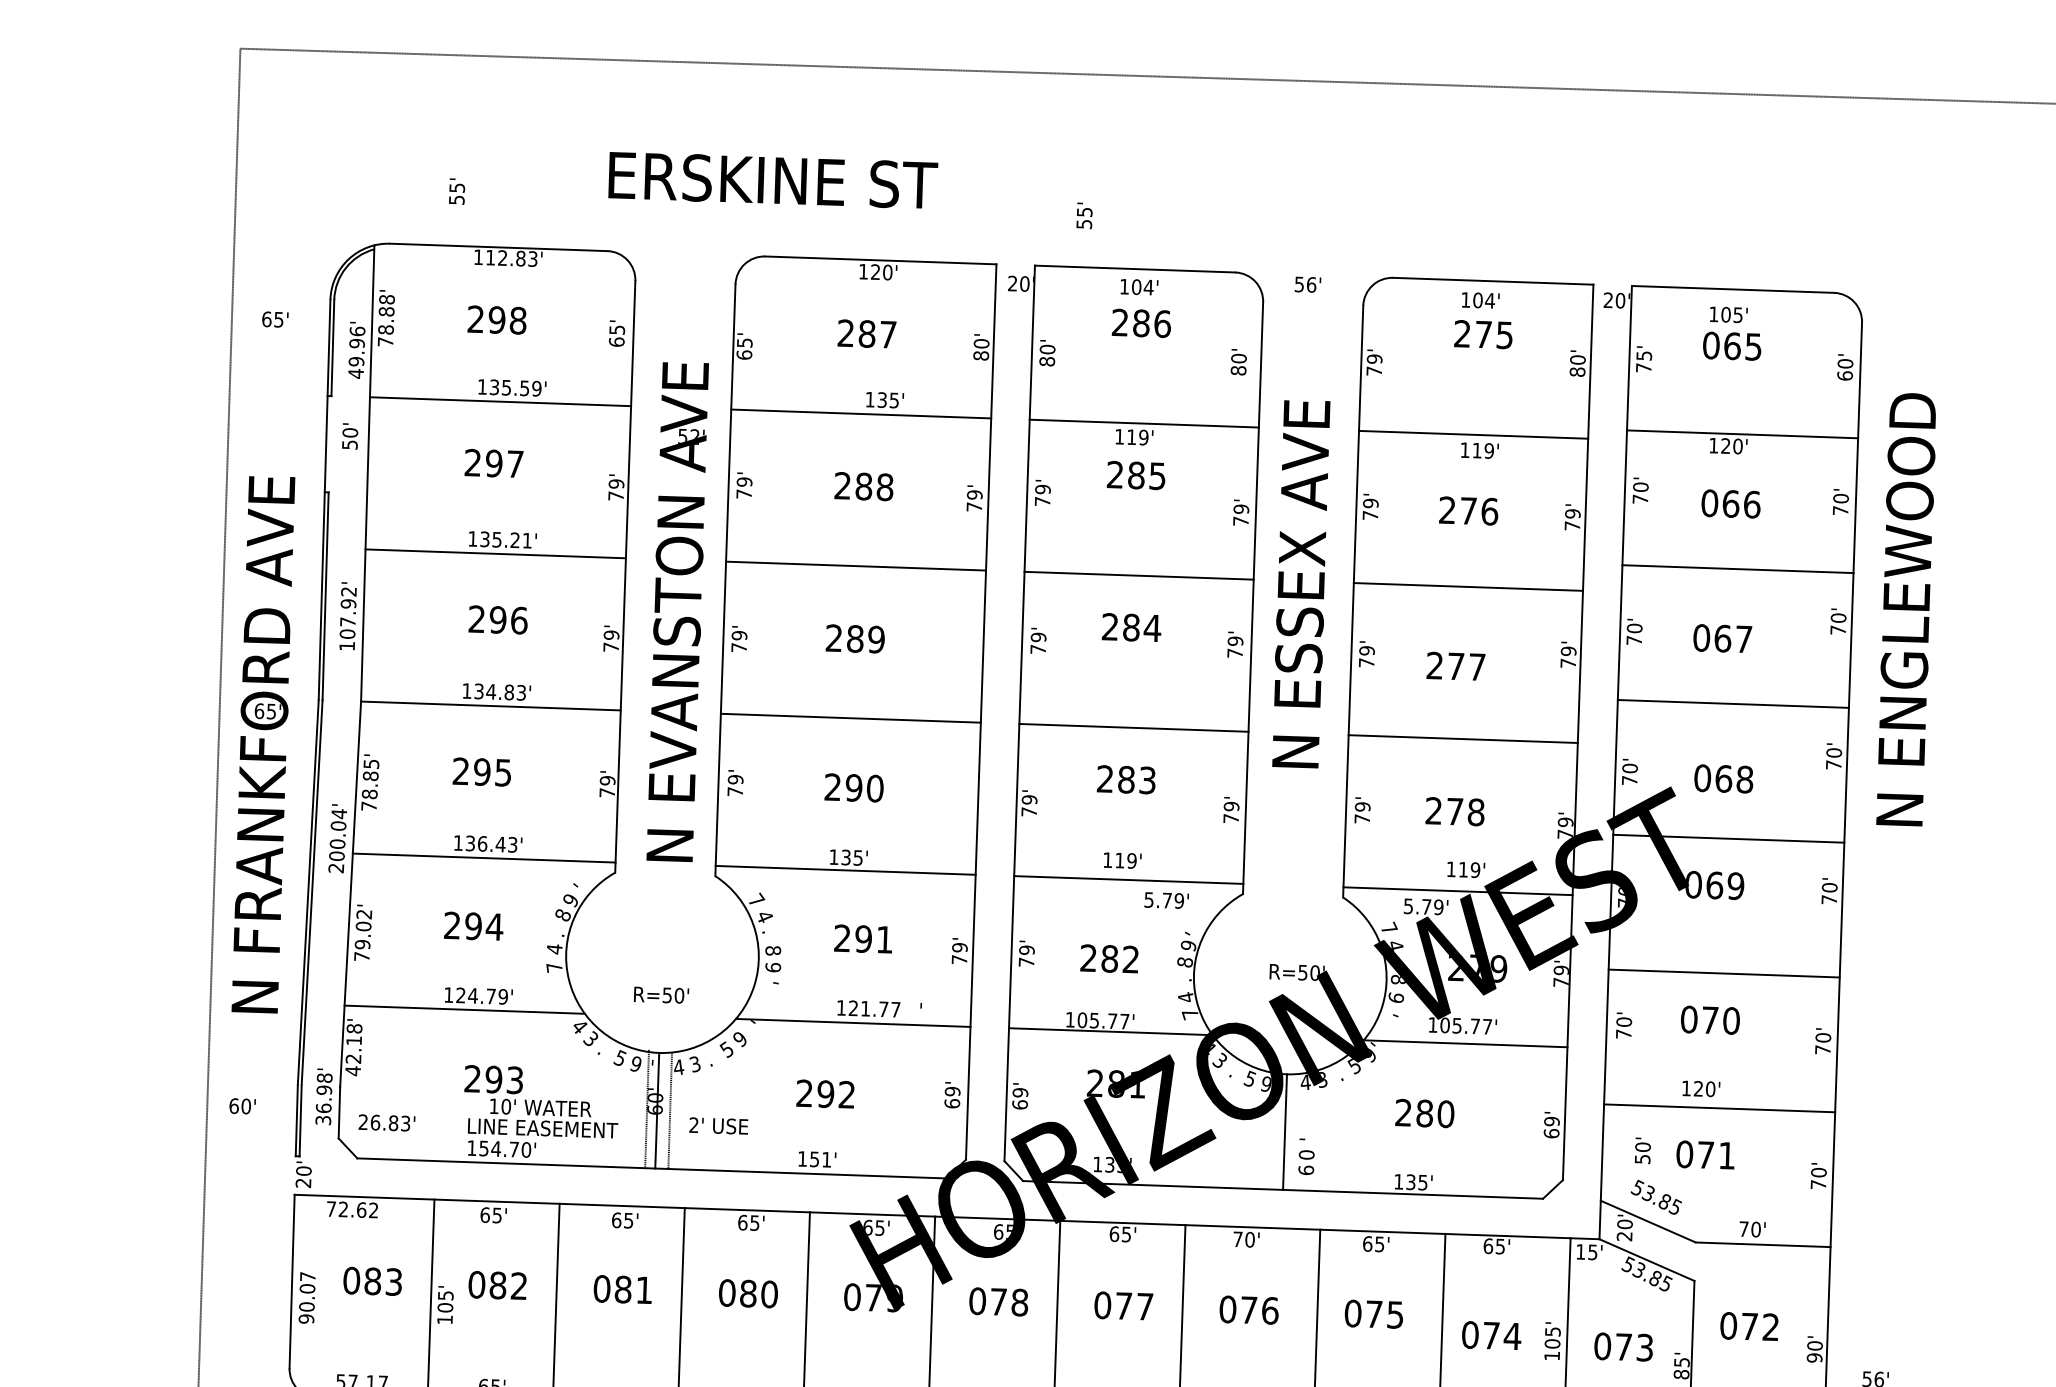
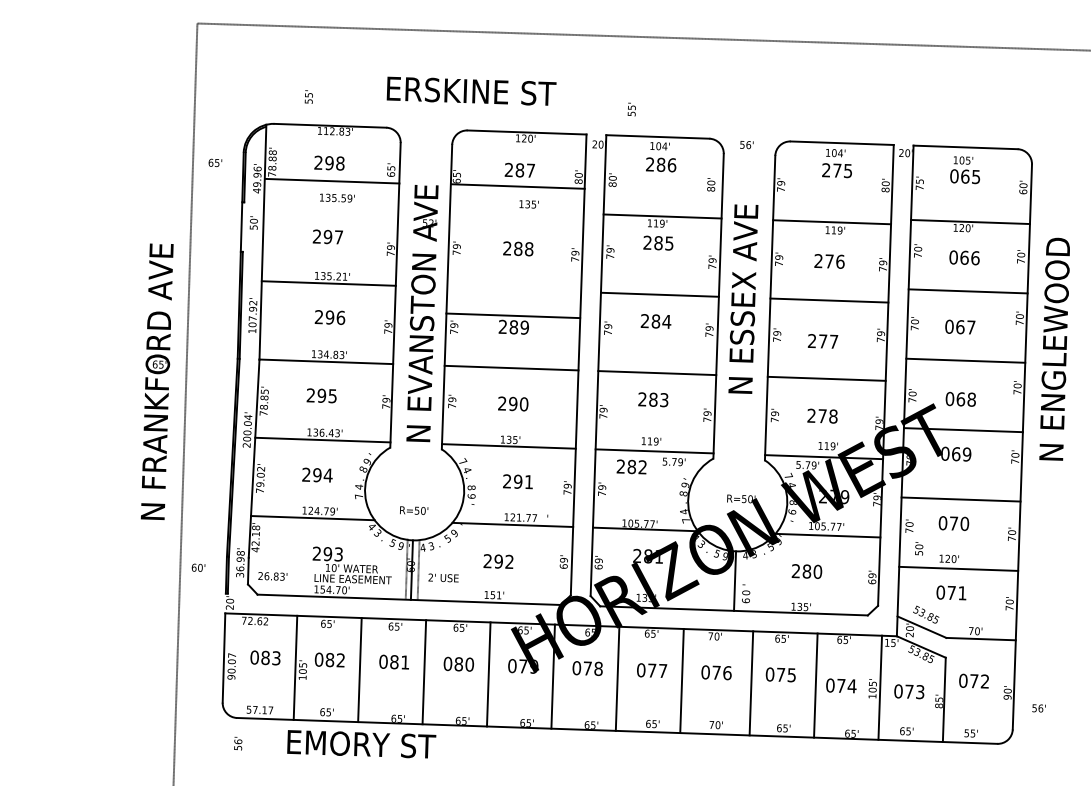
line: (500, 400) -> (332, 180), moved
line: (860, 413) -> (517, 186), moved
line: (856, 565) -> (513, 315), moved
text: (1905, 608) -> (1054, 348), moved
text: (261, 744) -> (156, 381), moved
text: (1109, 957) -> (631, 466), moved
text: (1643, 1150) -> (919, 548), moved

